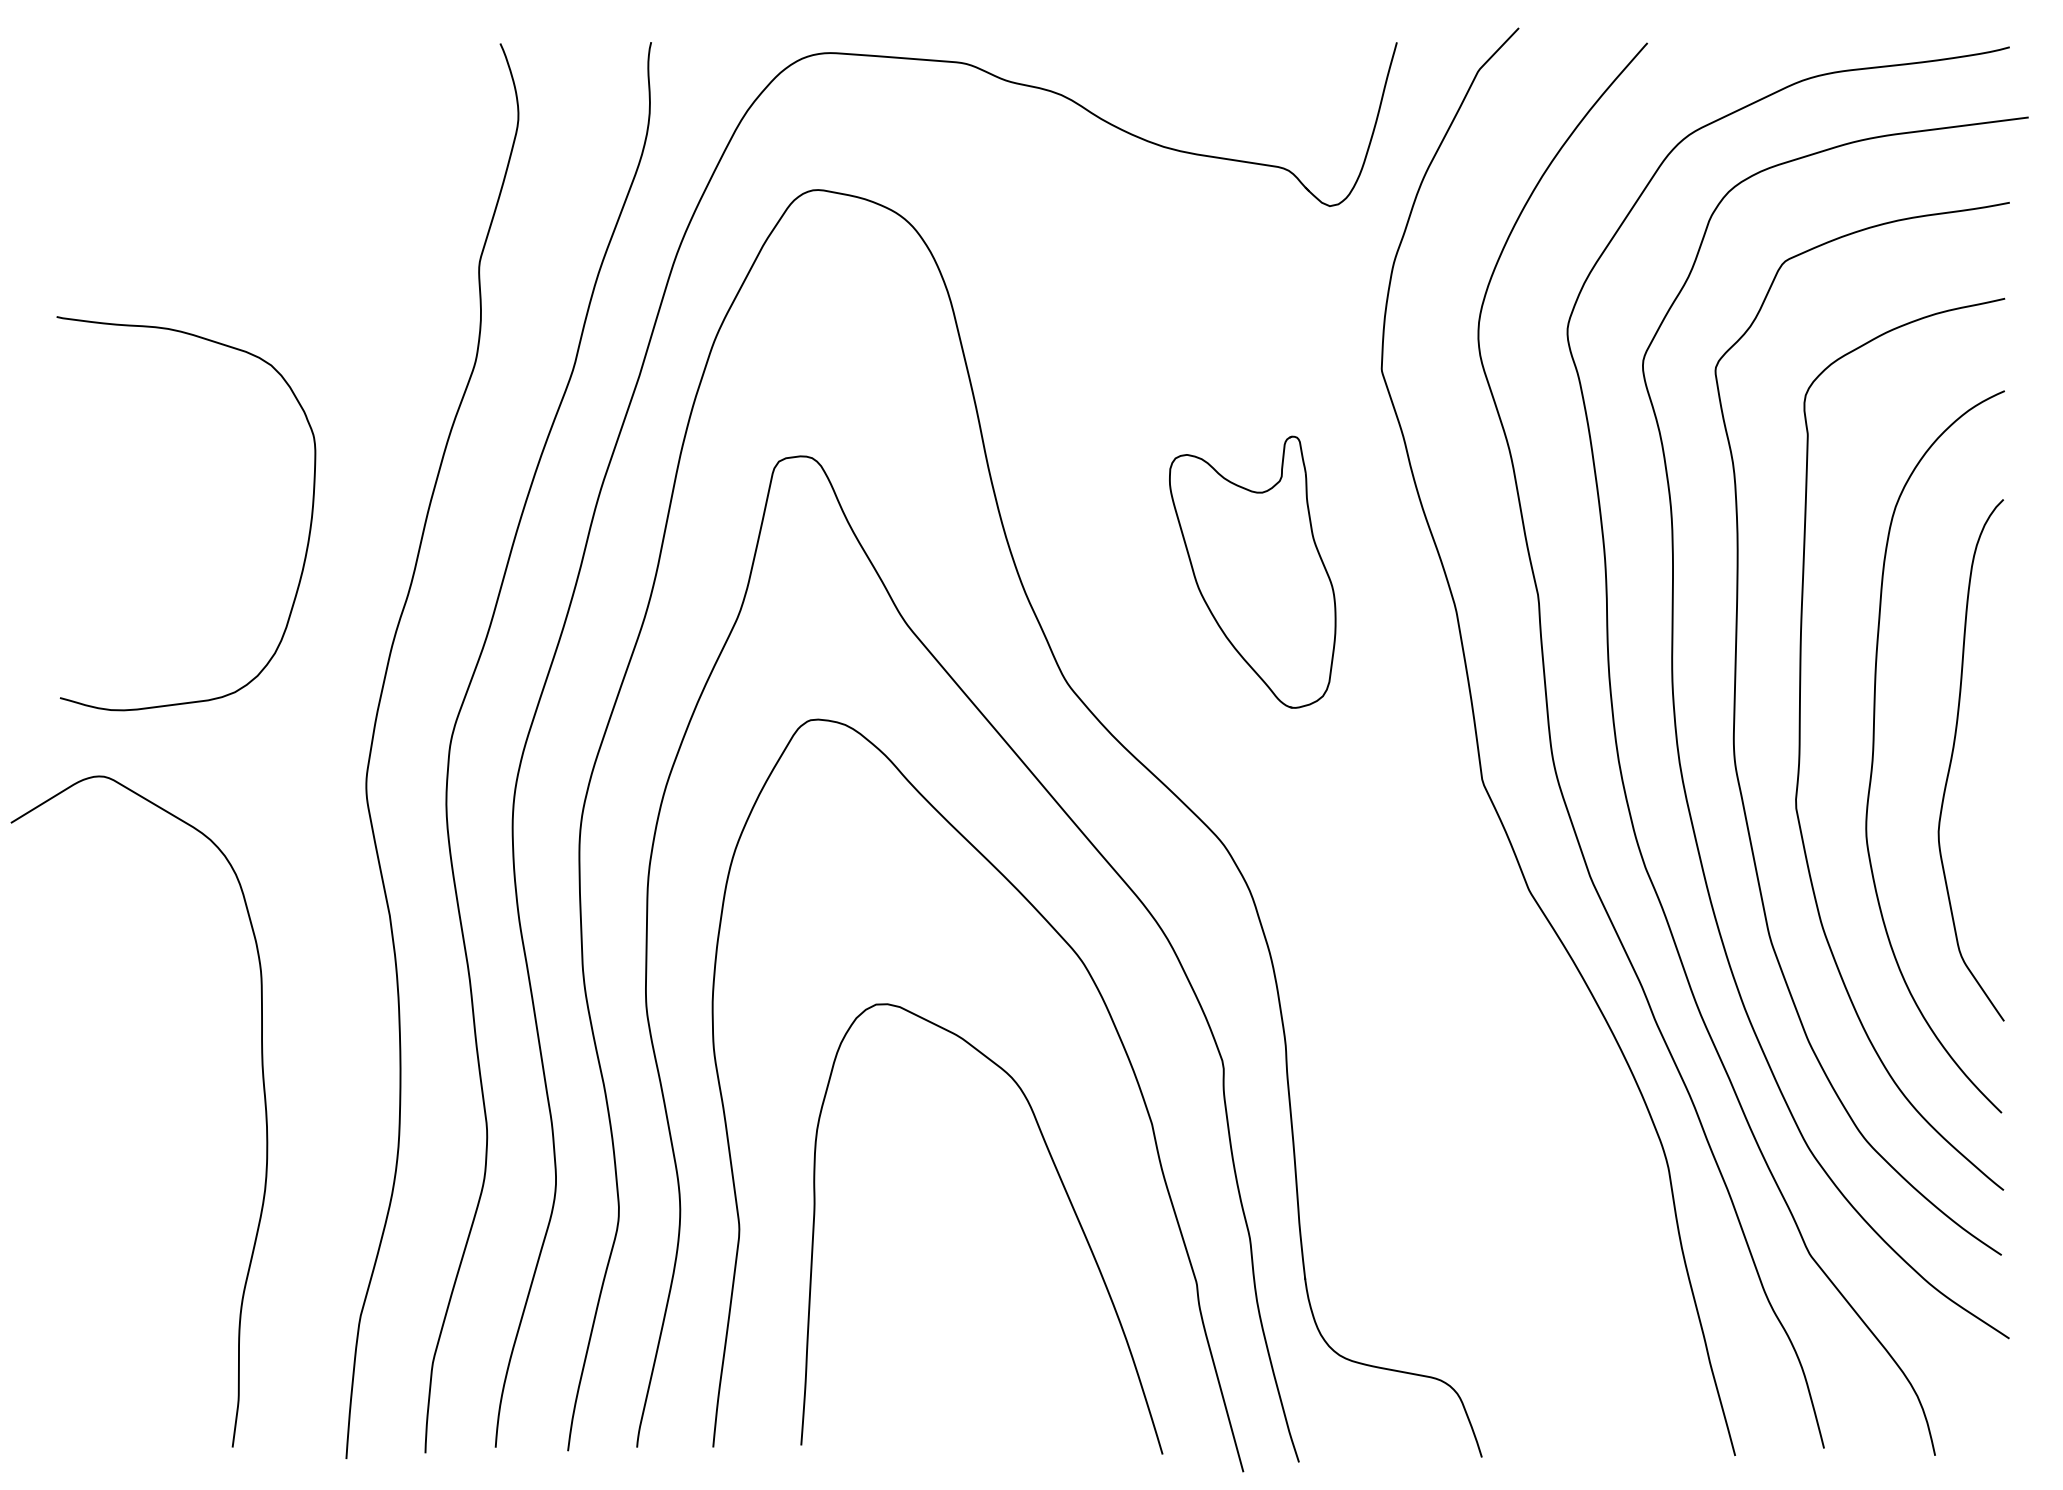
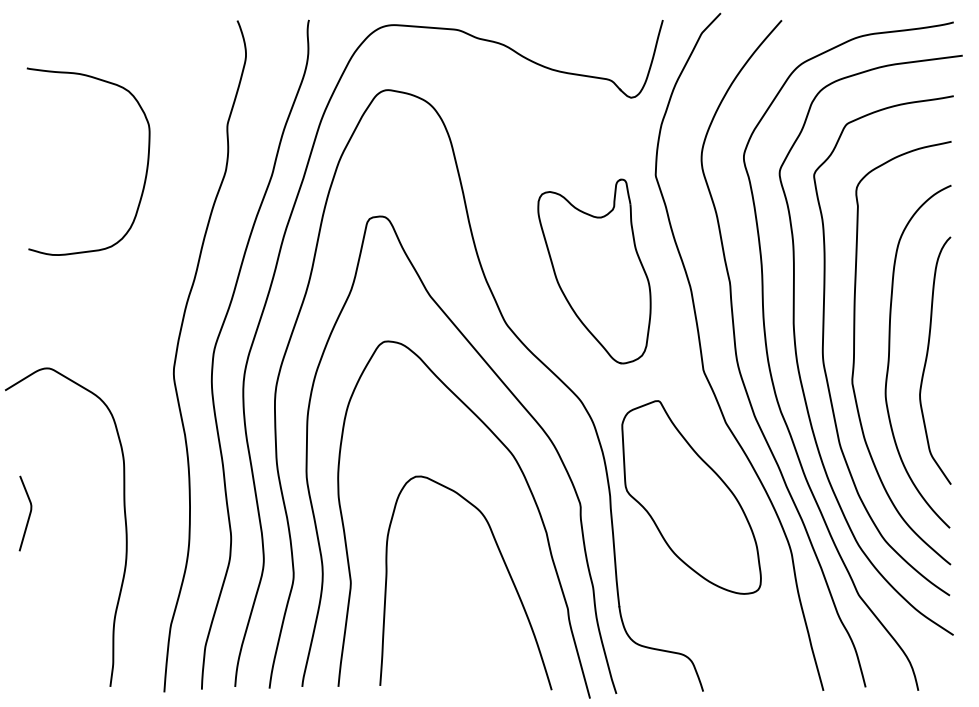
curve: (306, 536) -> (145, 172), moved
part: (1252, 572) -> (594, 271), size x1.43
part: (1457, 1048) -> (691, 497), added
curve: (60, 1086) -> (28, 515), added

